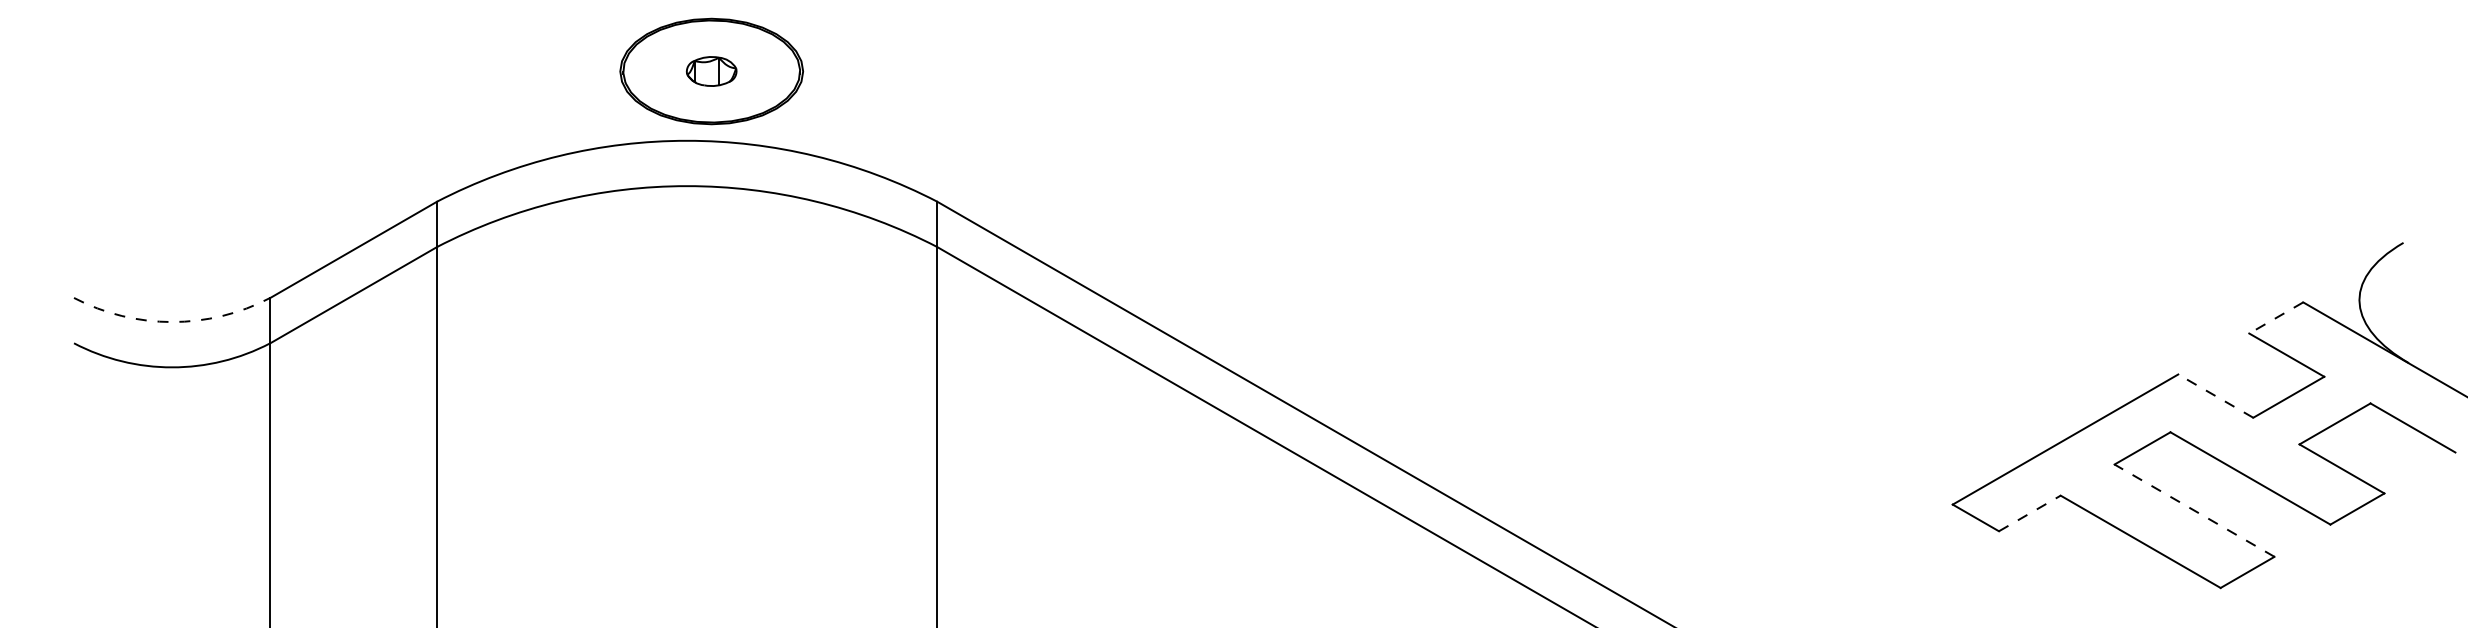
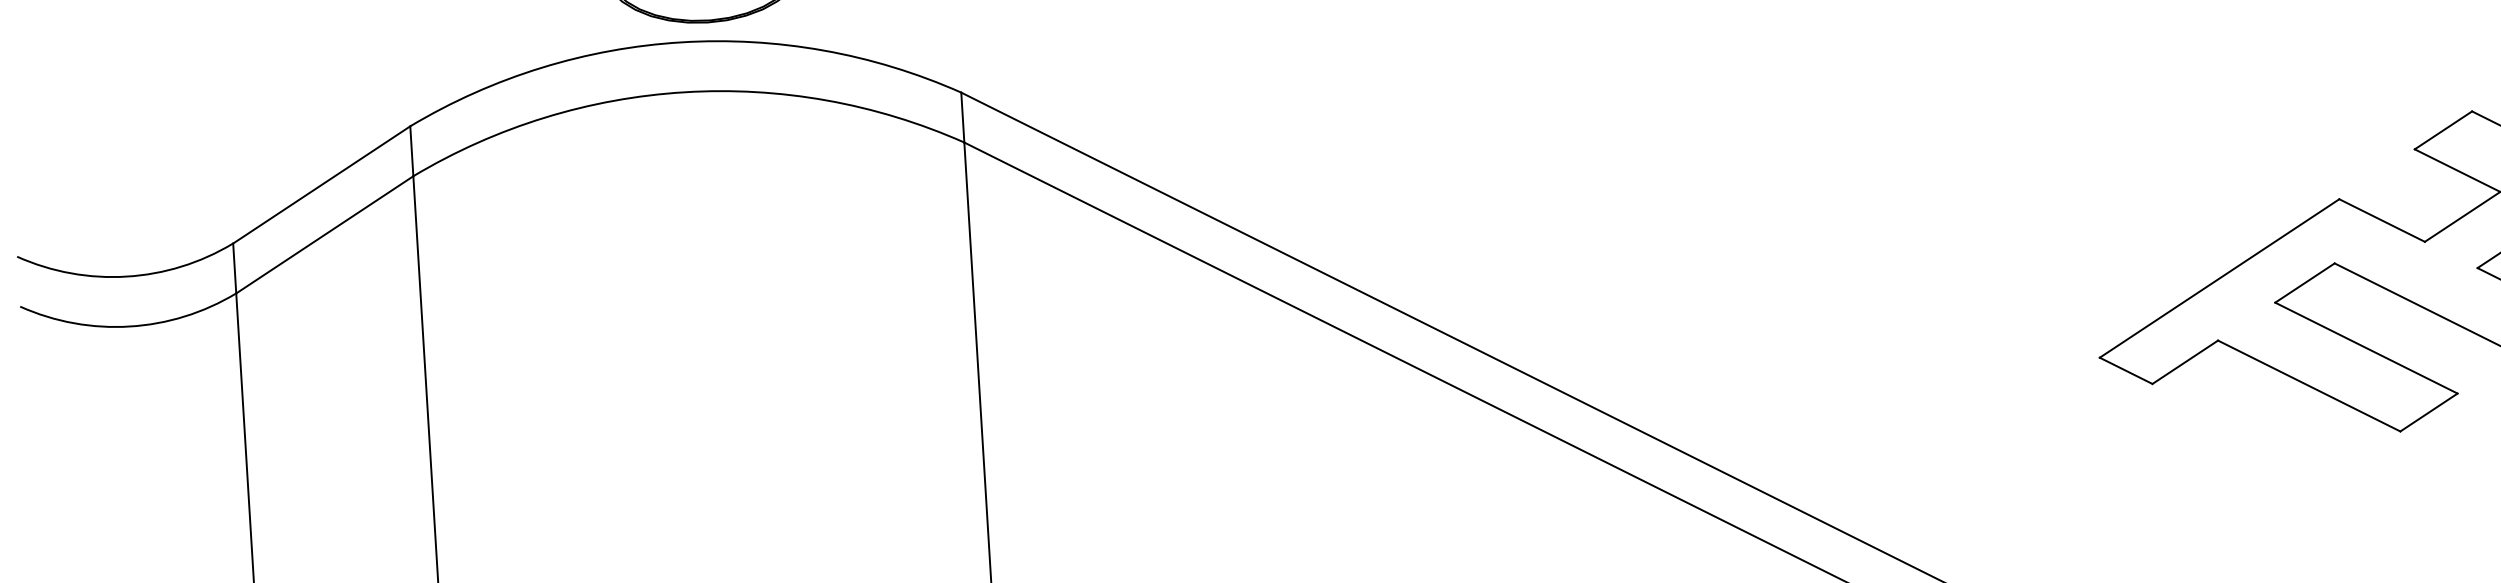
line: (2275, 318) -> (2442, 131), dashed -> solid
arc: (172, 322) -> (127, 277), dashed -> solid
line: (2215, 395) -> (2381, 219), dashed -> solid
line: (2194, 510) -> (2366, 347), dashed -> solid
line: (2029, 513) -> (2184, 362), dashed -> solid

